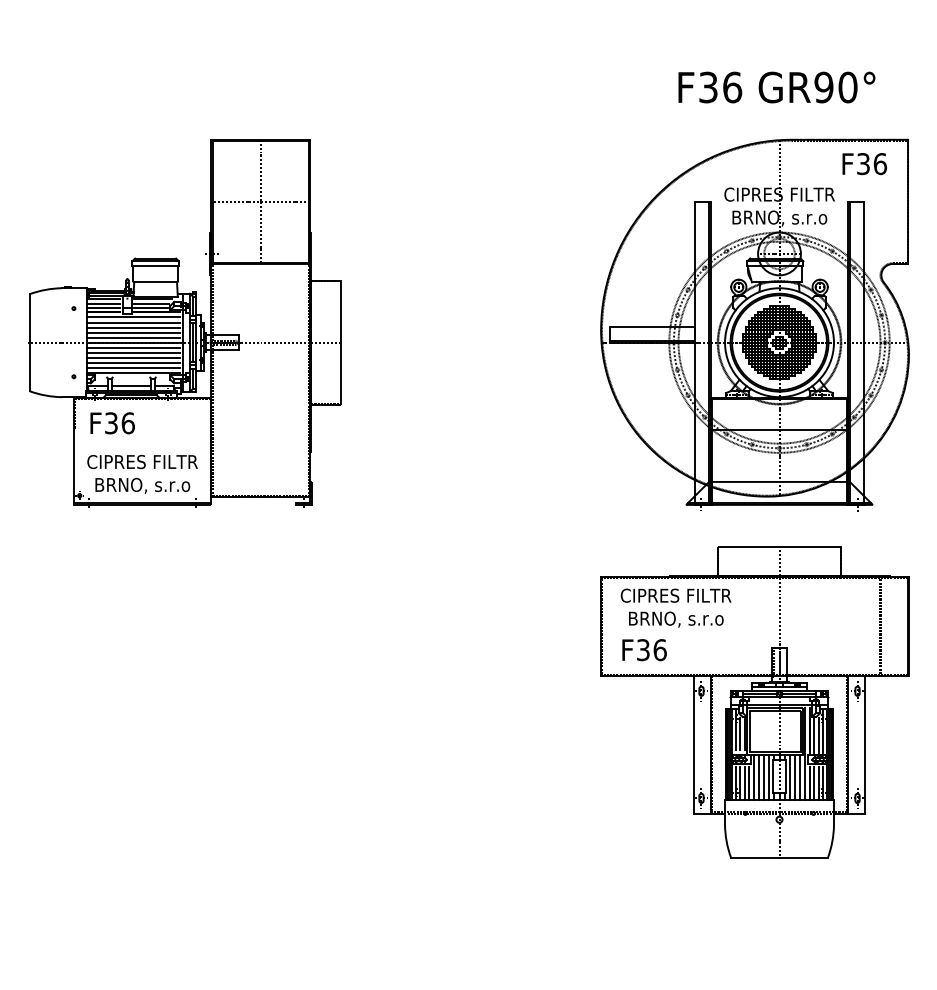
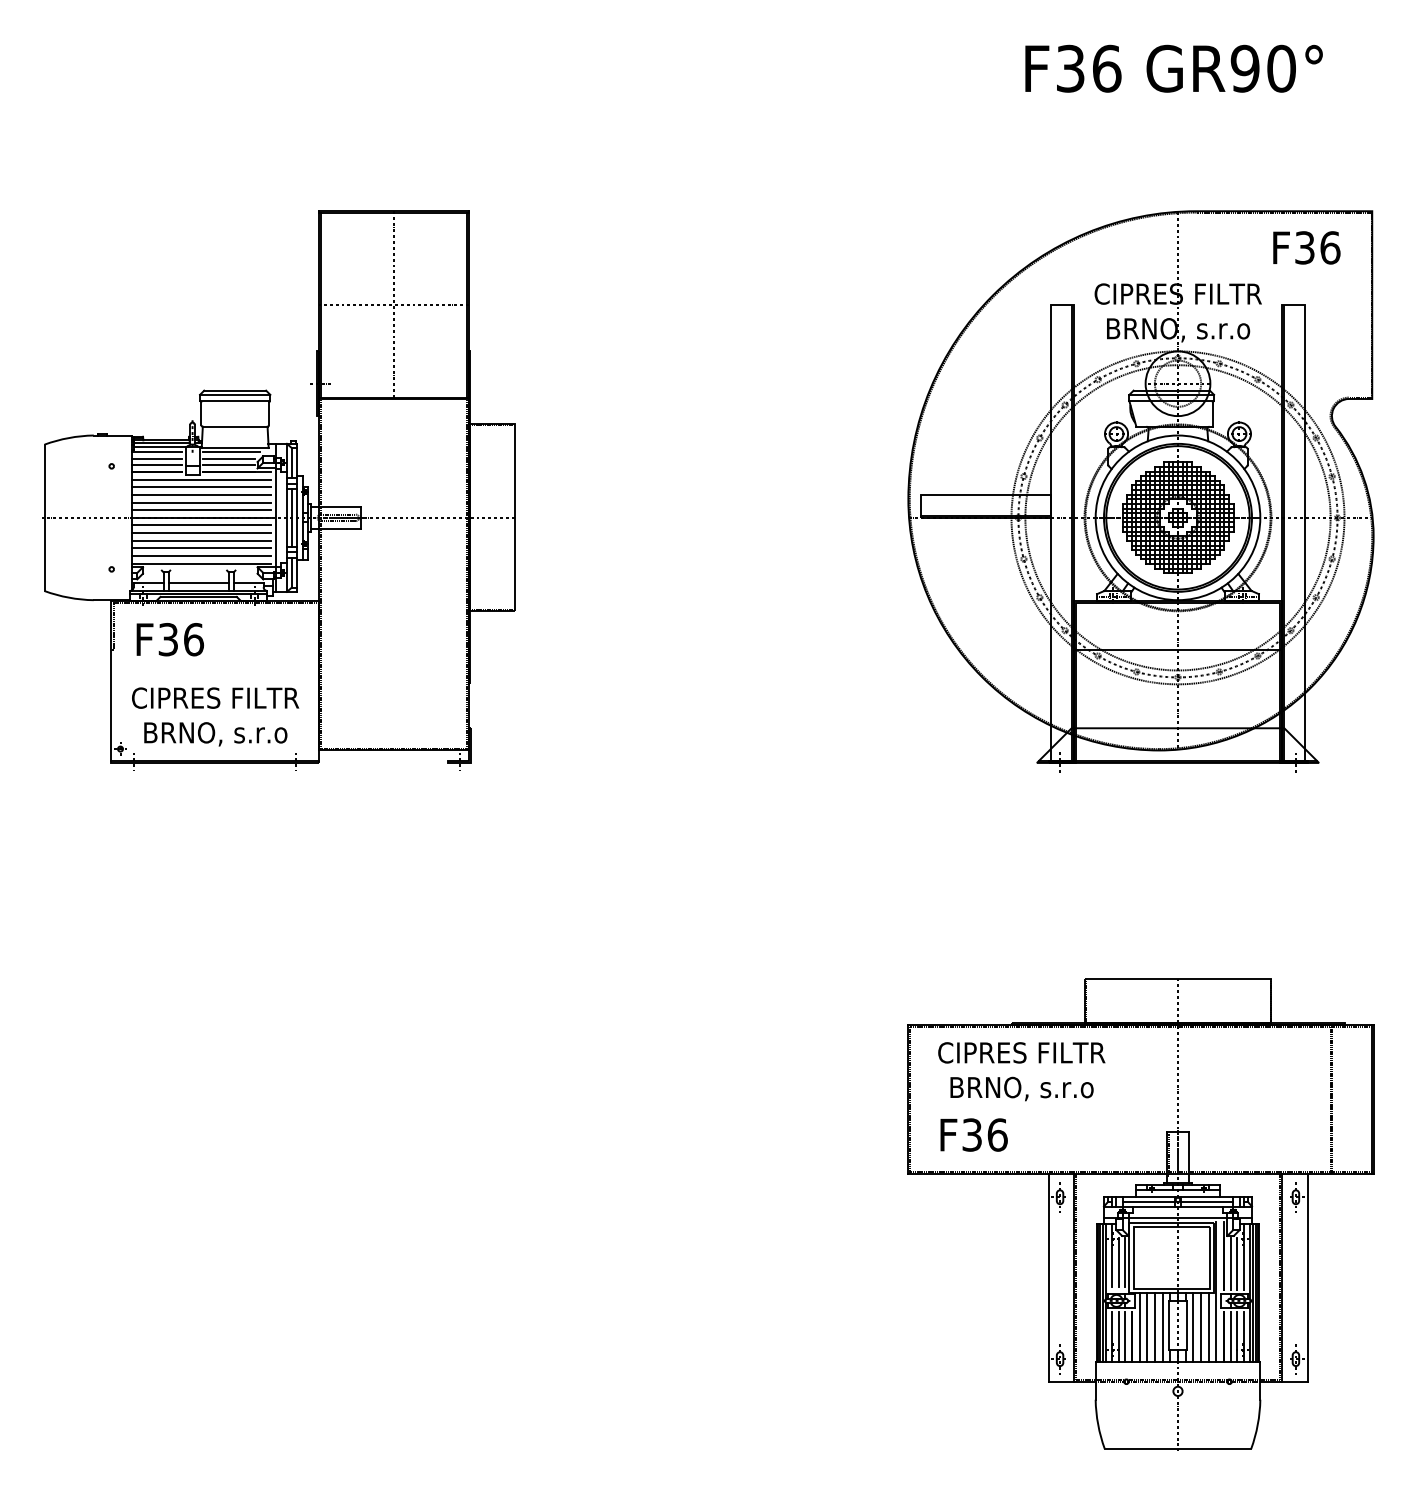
text: (776, 87) -> (1173, 68), moved
part: (754, 702) -> (1140, 1214), moved

